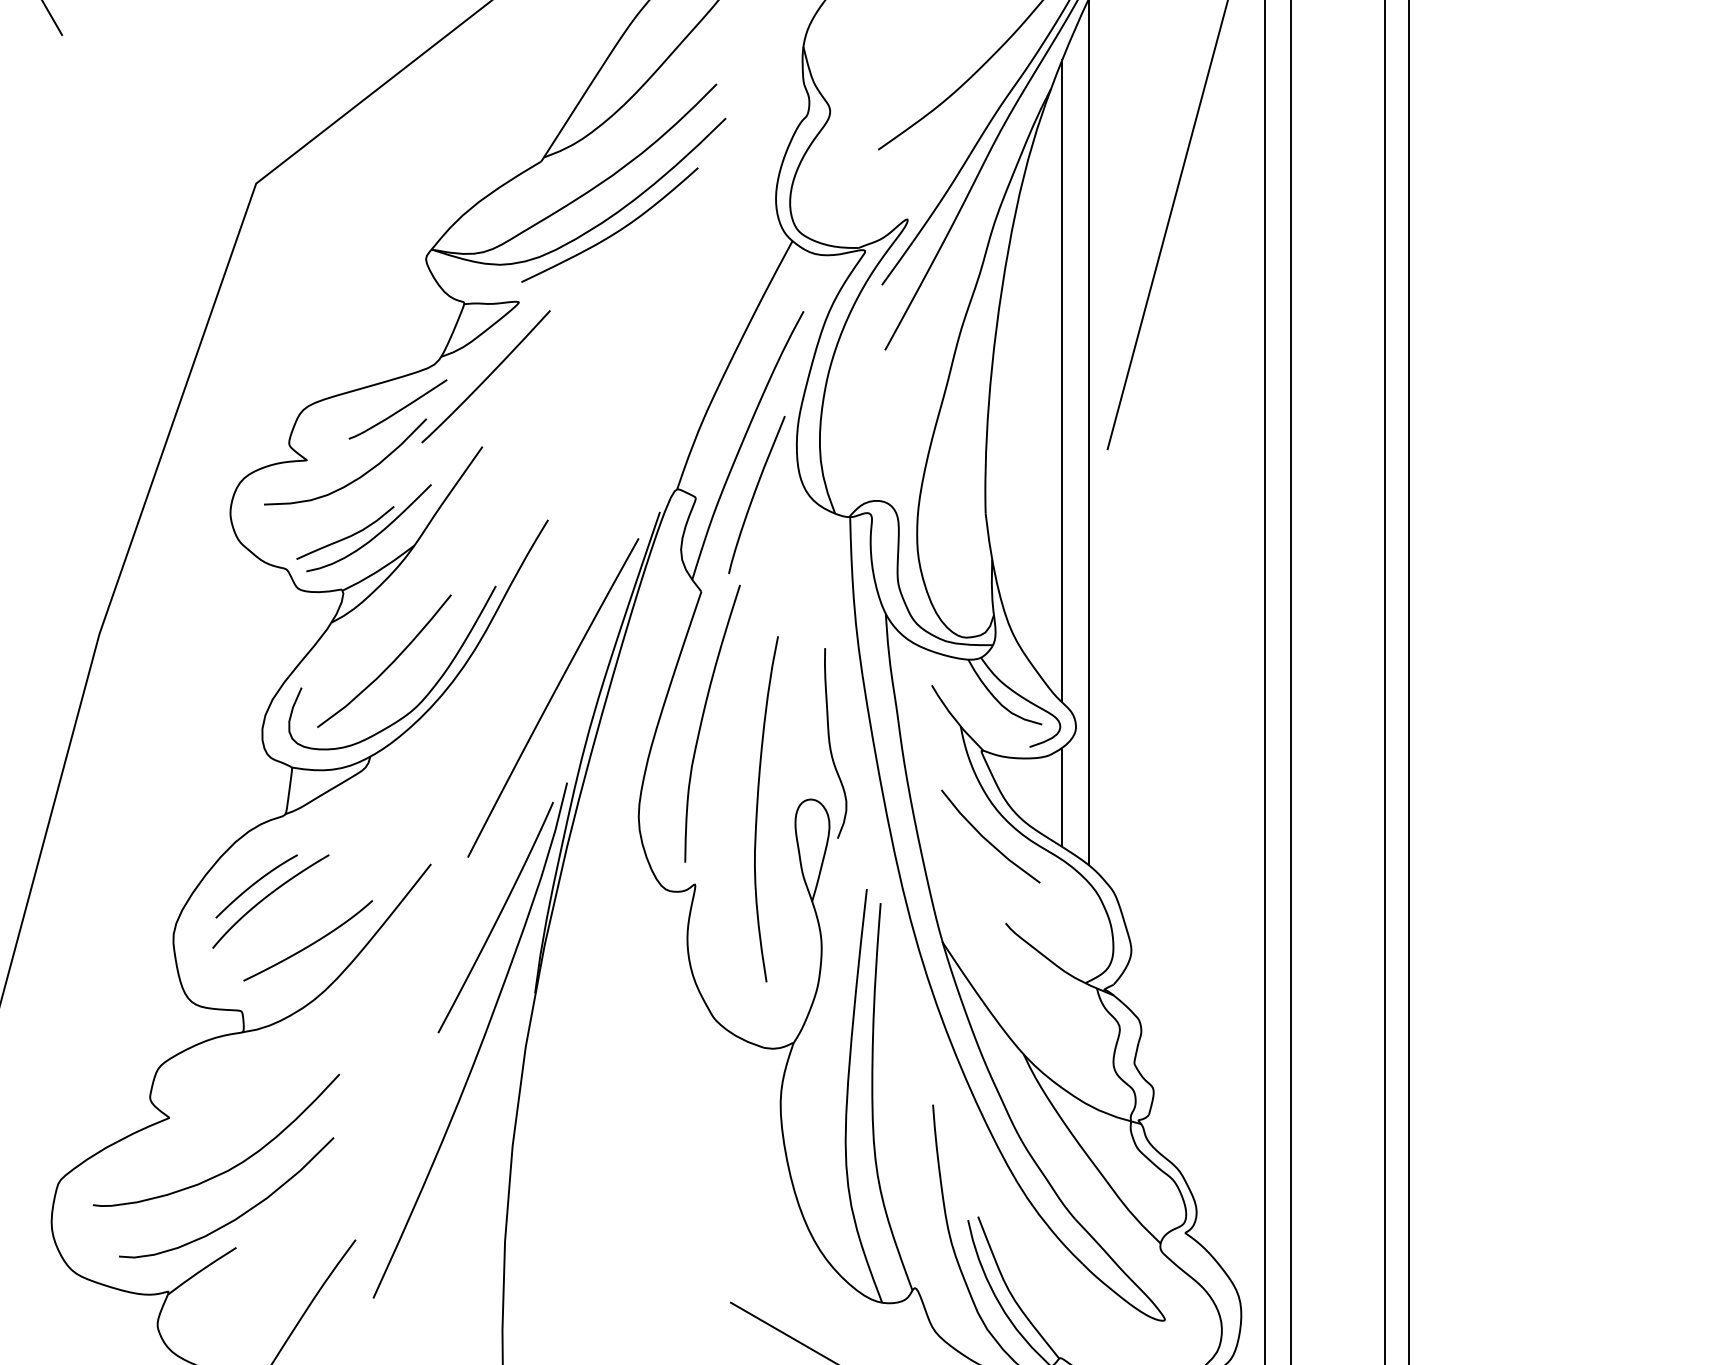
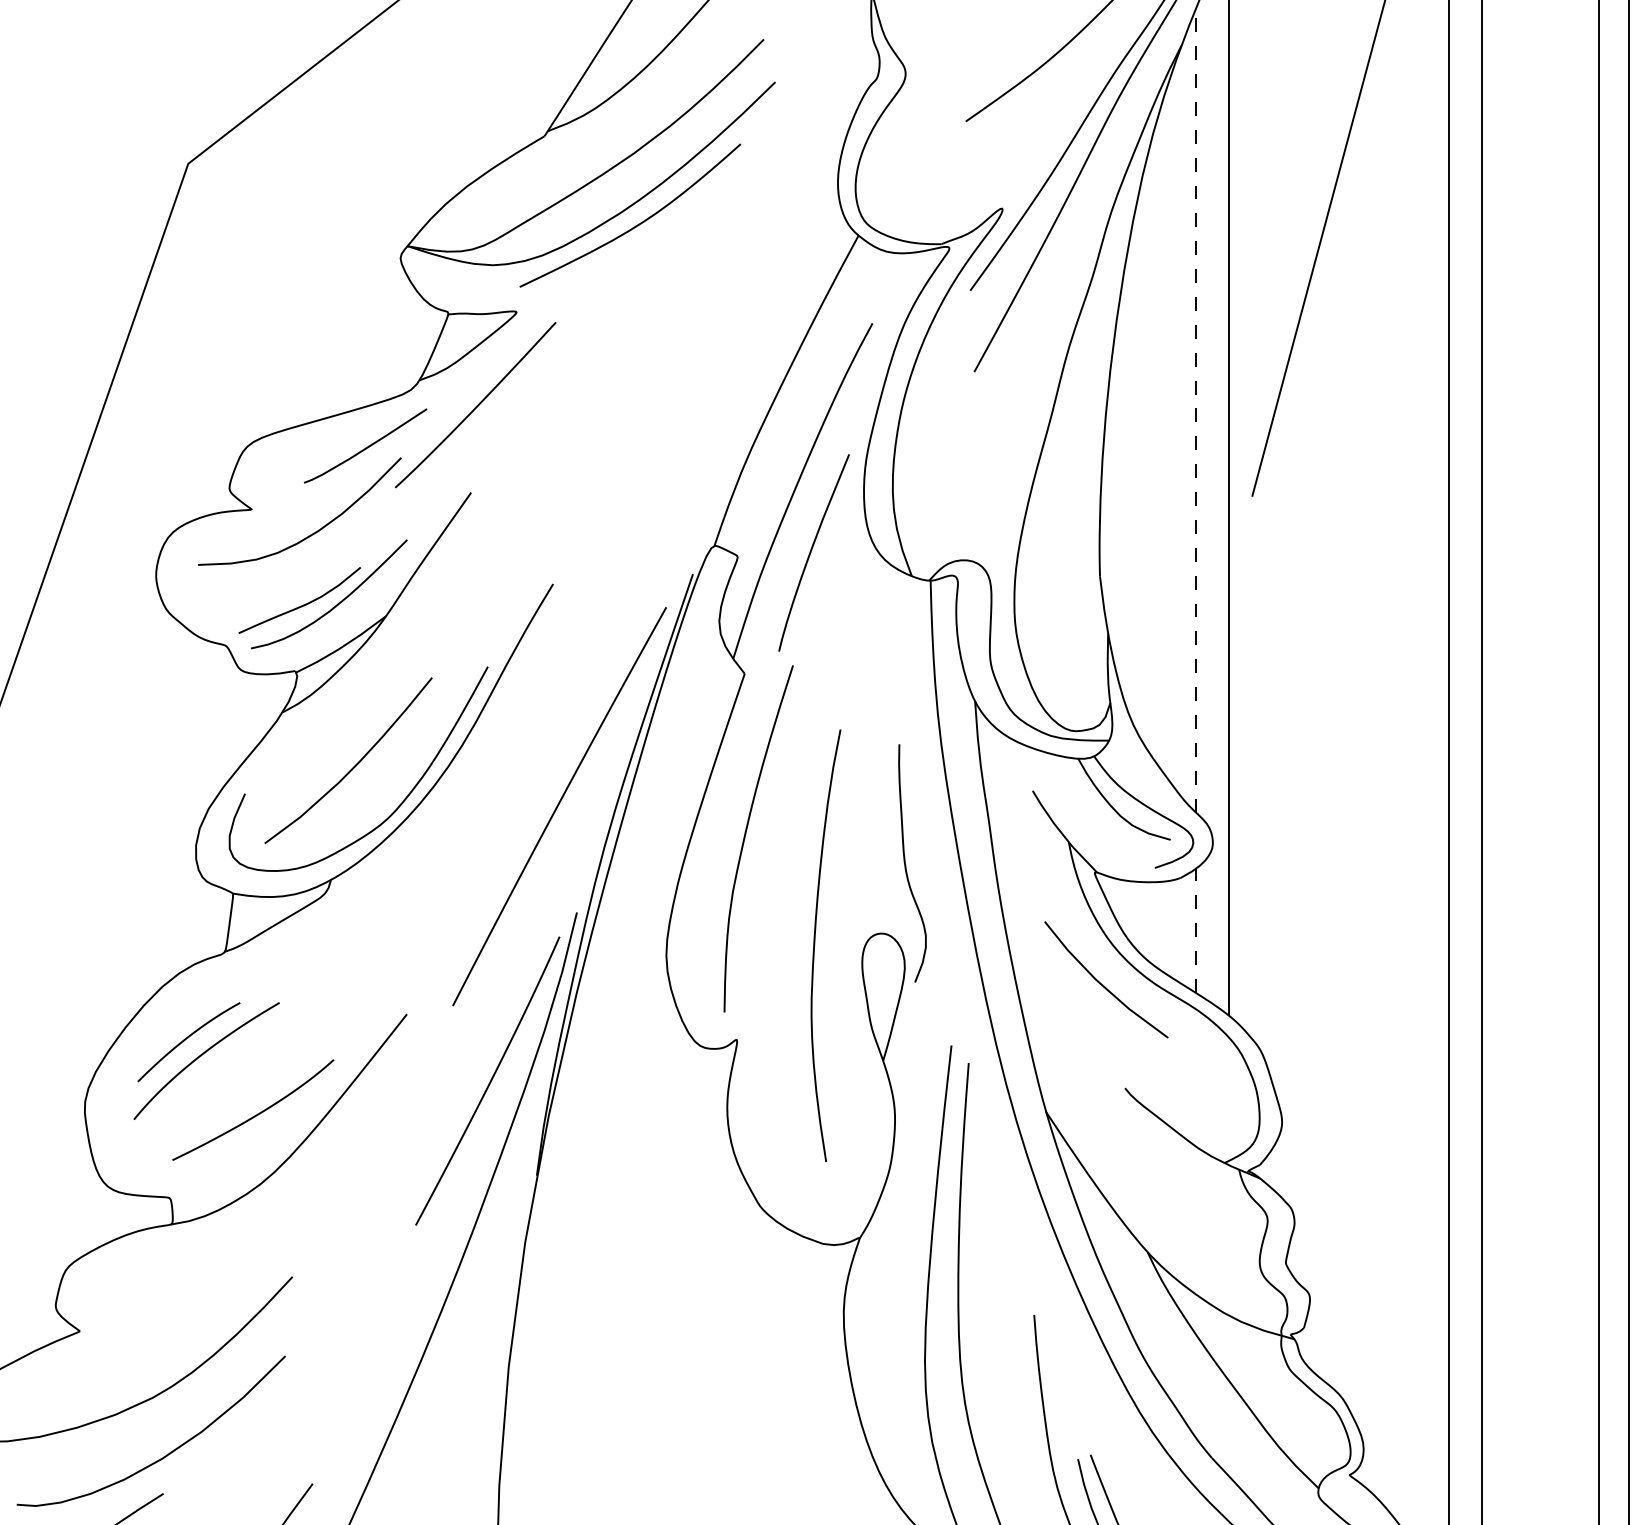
line: (1062, 381) -> (1196, 411), solid -> dashed
line: (1062, 797) -> (1196, 931), solid -> dashed

